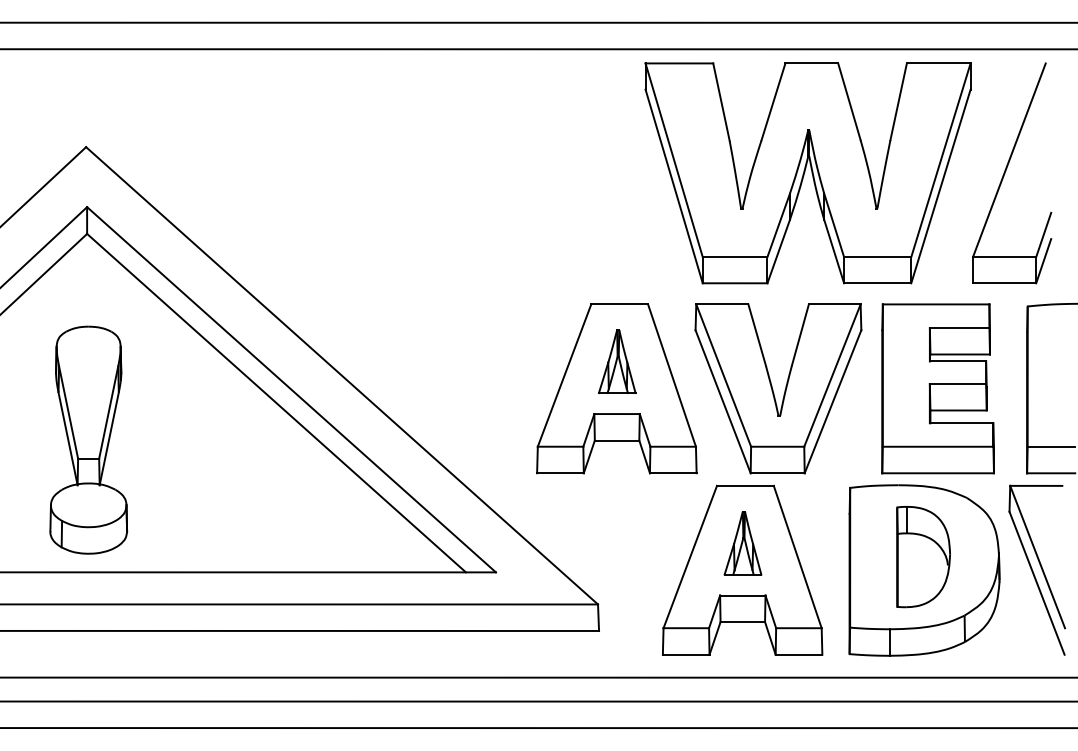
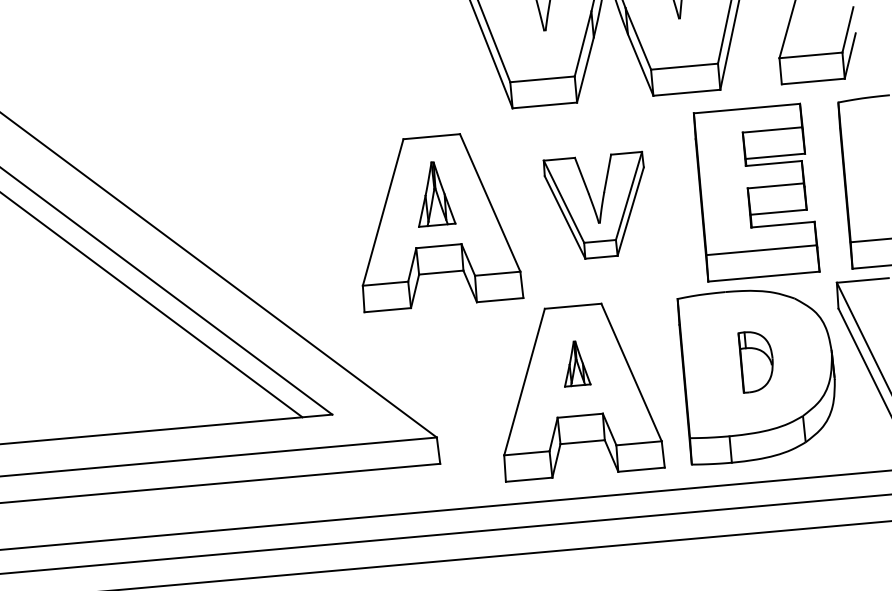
part: (778, 388) -> (597, 206), size x0.6
part: (742, 543) -> (575, 363), size x0.7
part: (923, 557) -> (756, 361), size x0.6

